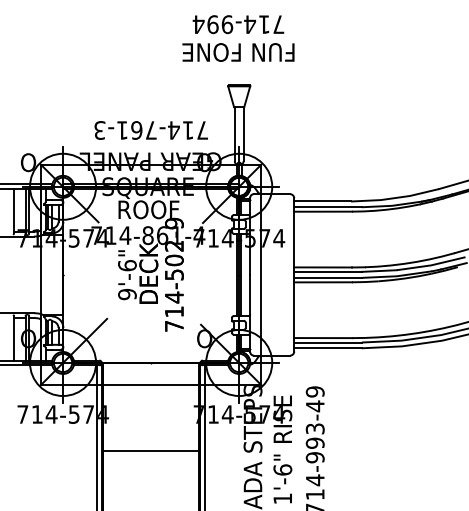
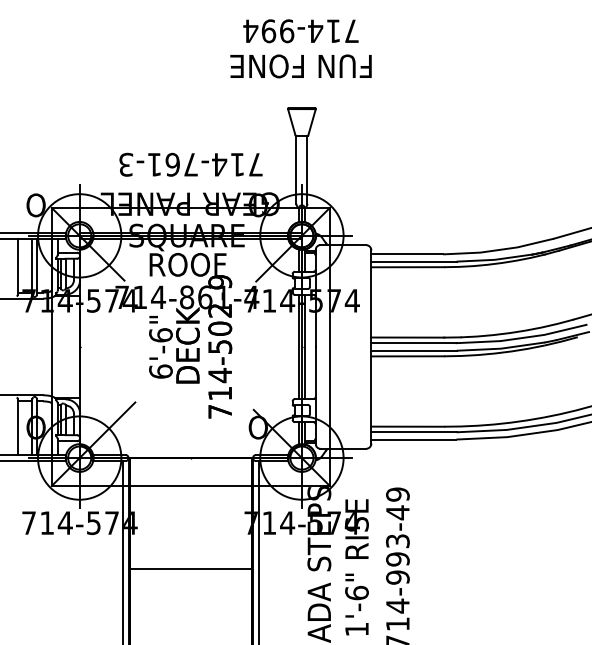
text: (127, 294) -> (160, 371), 9'-6" -> 6'-6"

